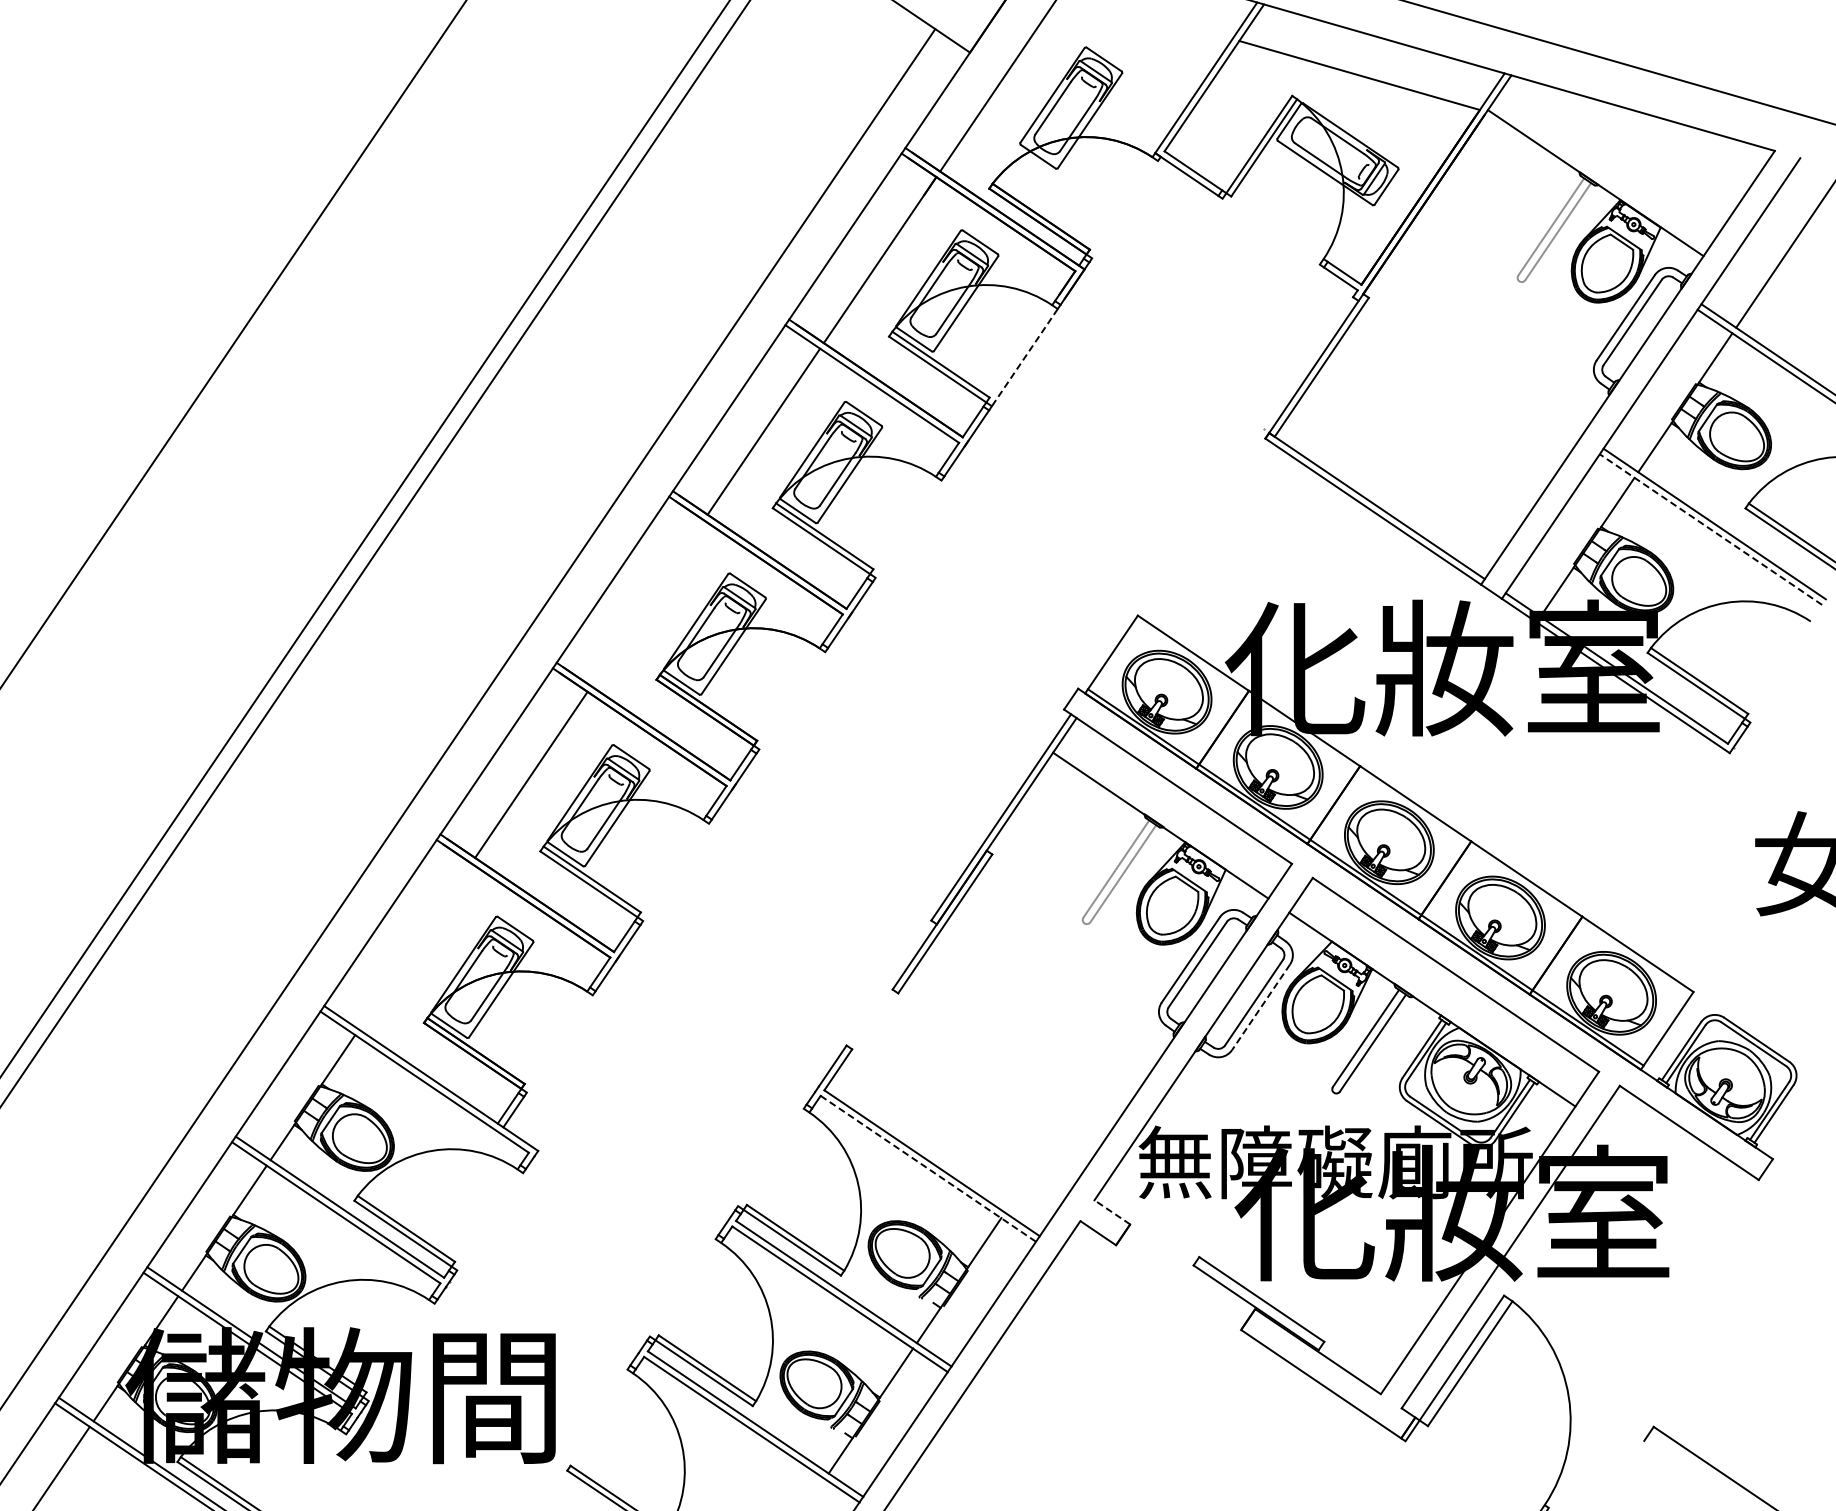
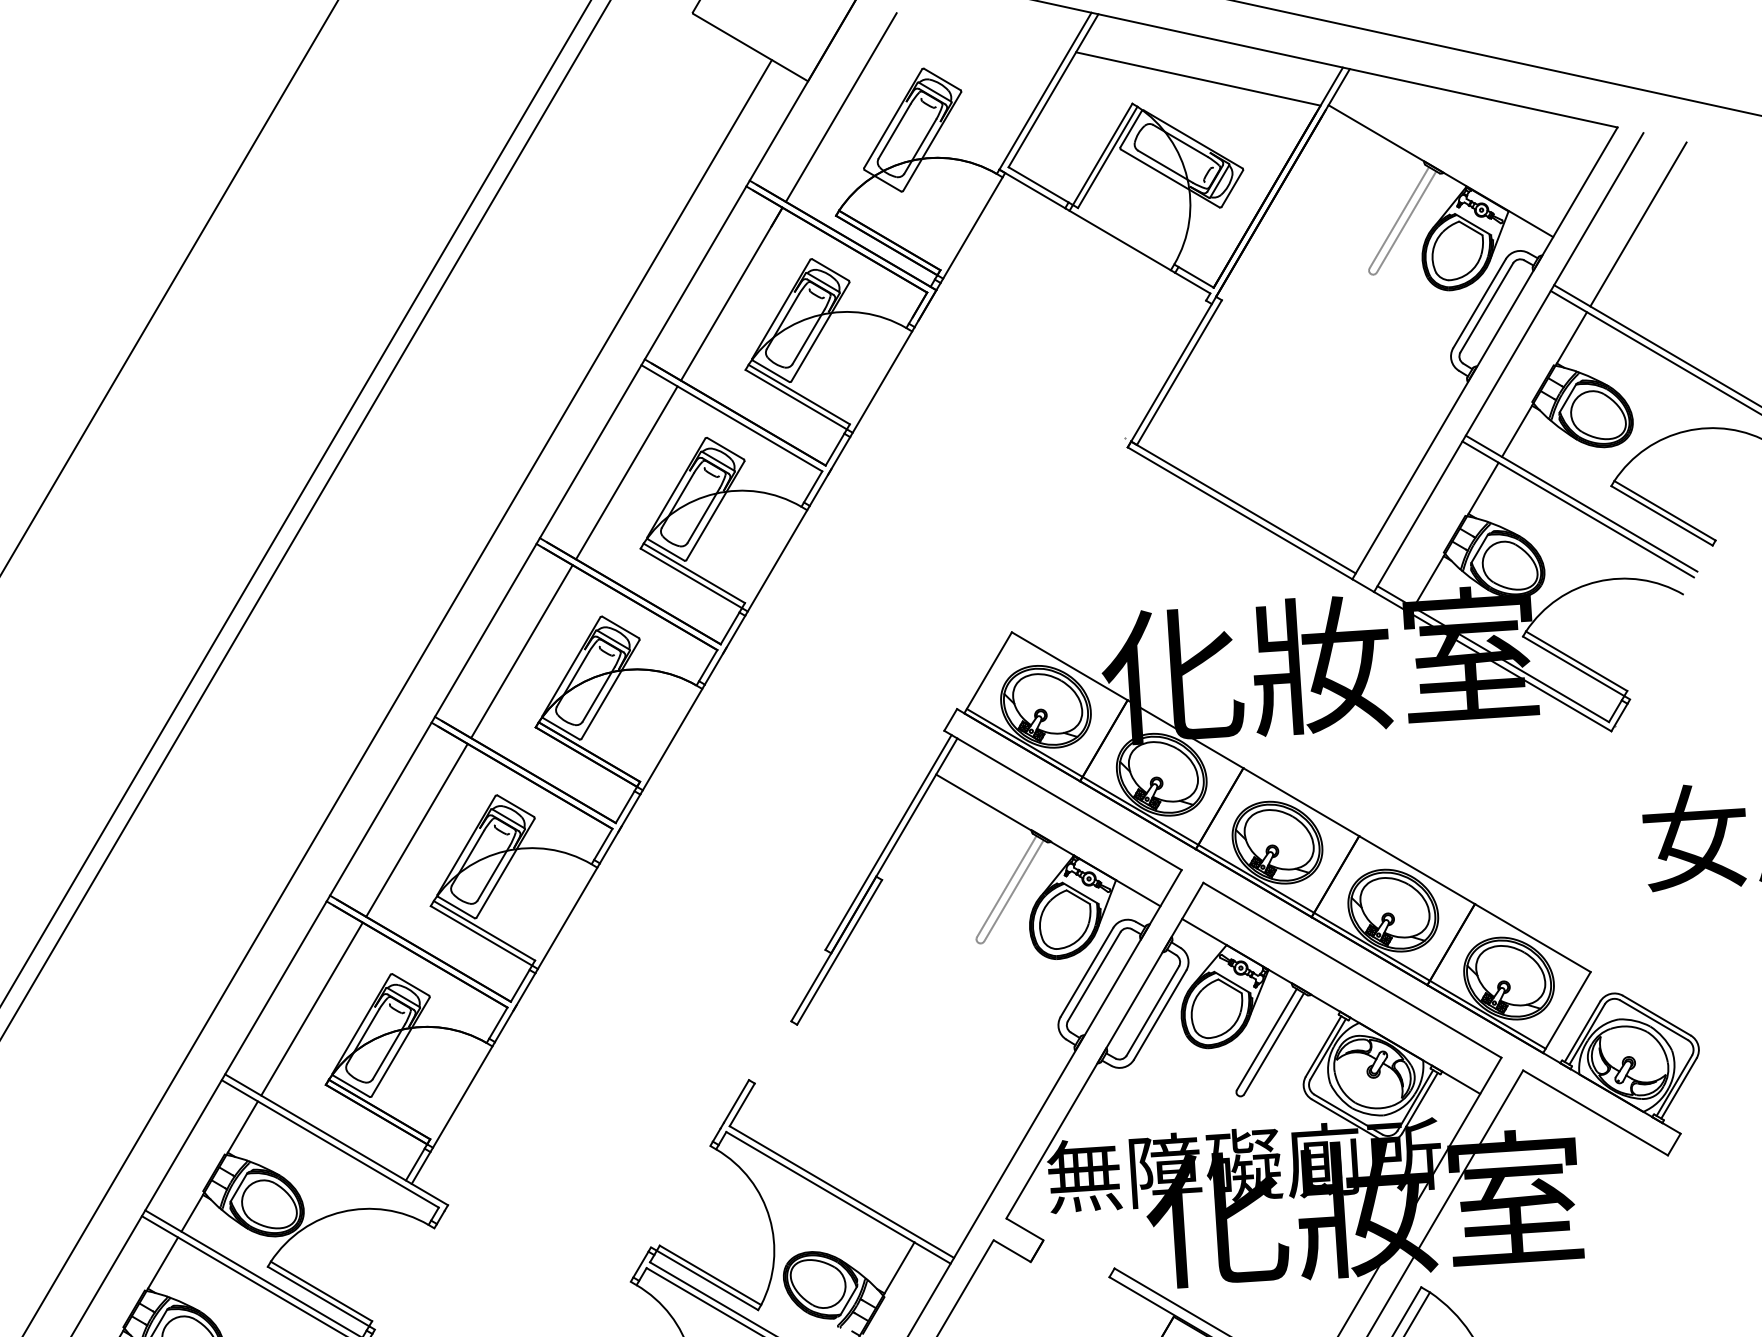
line: (1125, 209) -> (973, 227), added
line: (1270, 231) -> (1119, 240), added
line: (1024, 357) -> (882, 382), dashed -> solid
line: (908, 528) -> (777, 560), added
line: (1710, 529) -> (1577, 509), dashed -> solid
line: (647, 603) -> (521, 651), added
line: (792, 700) -> (672, 739), added
line: (676, 872) -> (568, 918), added
line: (414, 946) -> (311, 1009), added
line: (1261, 1007) -> (1160, 1015), dashed -> solid
line: (559, 1043) -> (462, 1096), added
line: (928, 1169) -> (838, 1198), dashed -> solid
line: (1112, 1212) -> (1025, 1229), dashed -> solid

